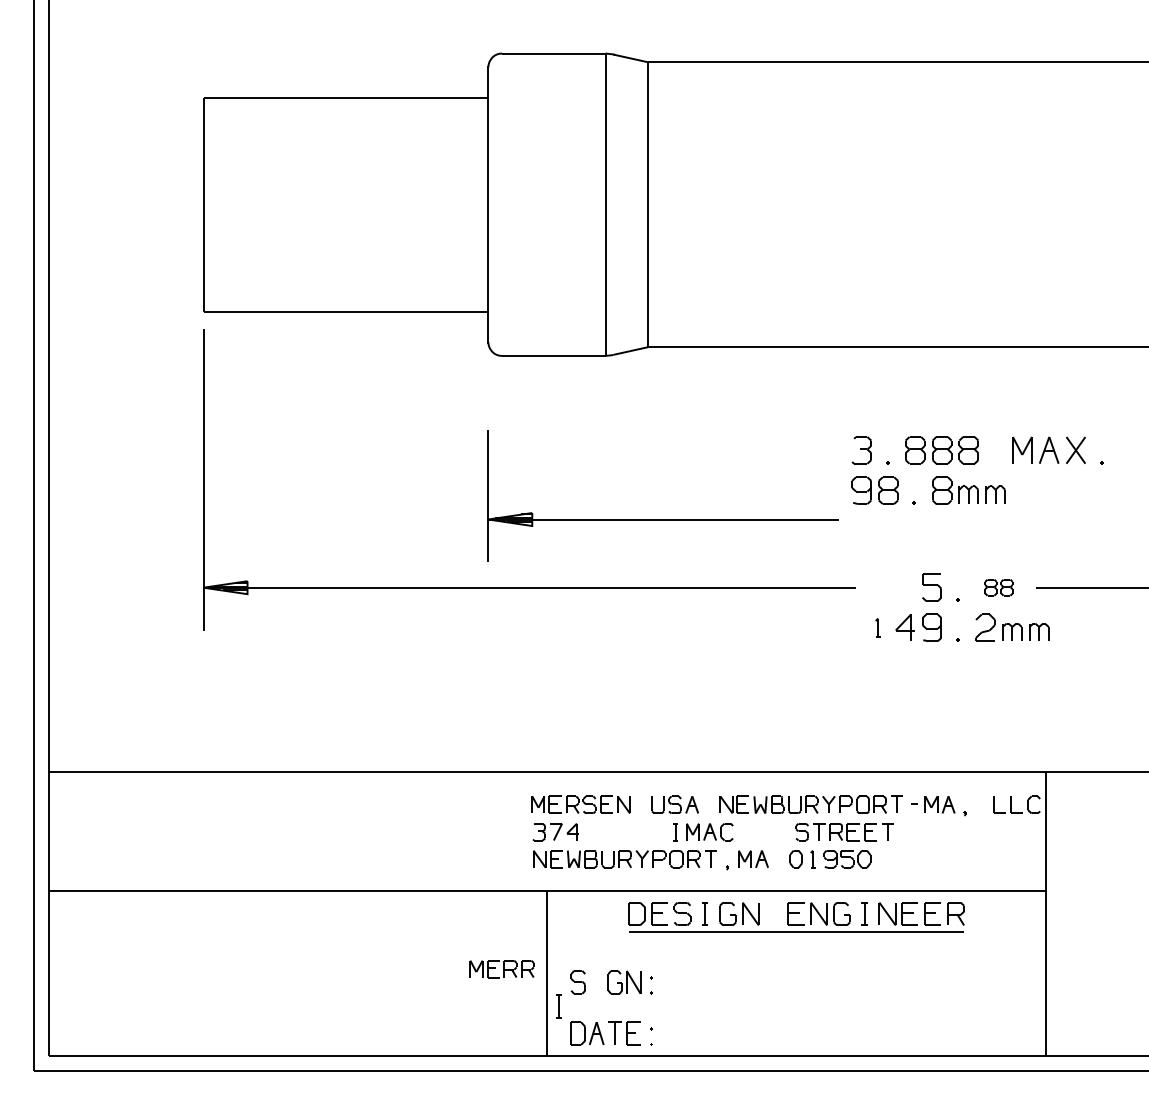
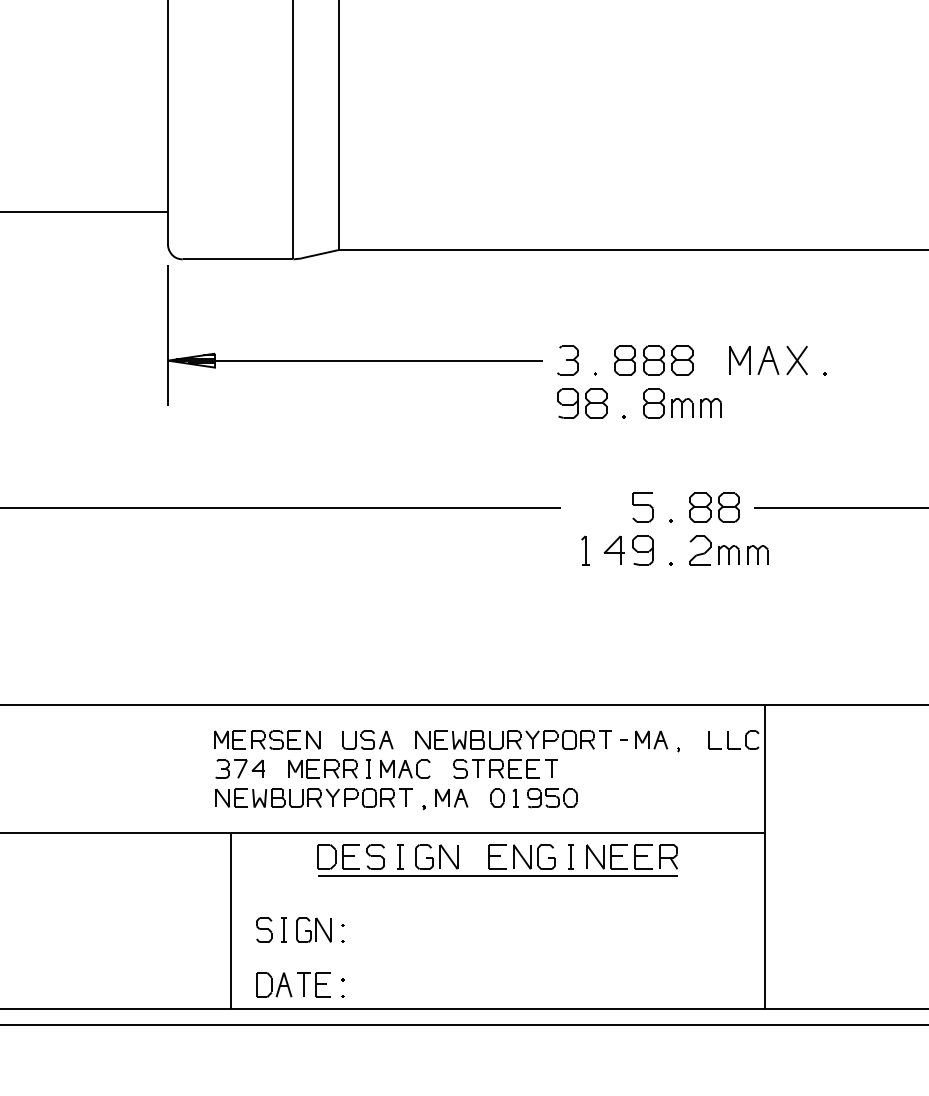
part: (662, 519) -> (354, 360), moved
part: (998, 587) -> (714, 507), size x1.67
part: (877, 627) -> (584, 550), size x1.43
part: (844, 832) -> (505, 769), moved
part: (501, 969) -> (322, 769), moved
part: (558, 1006) -> (283, 930), moved

